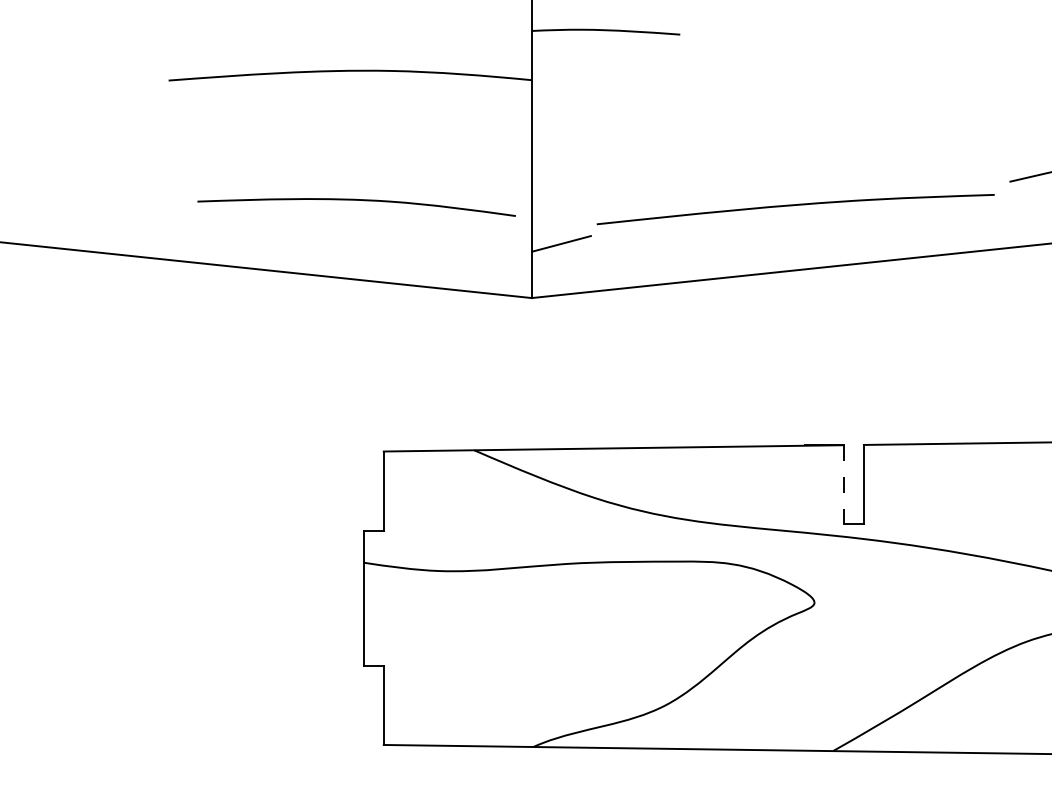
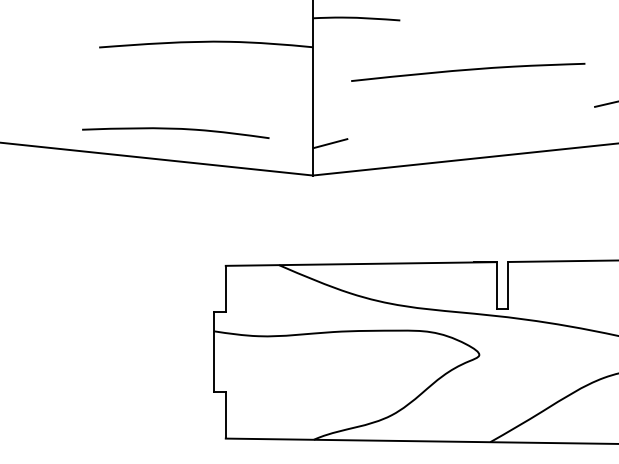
curve: (356, 201) -> (175, 129), moved
curve: (796, 206) -> (468, 70), moved
line: (843, 484) -> (496, 285), dashed -> solid

